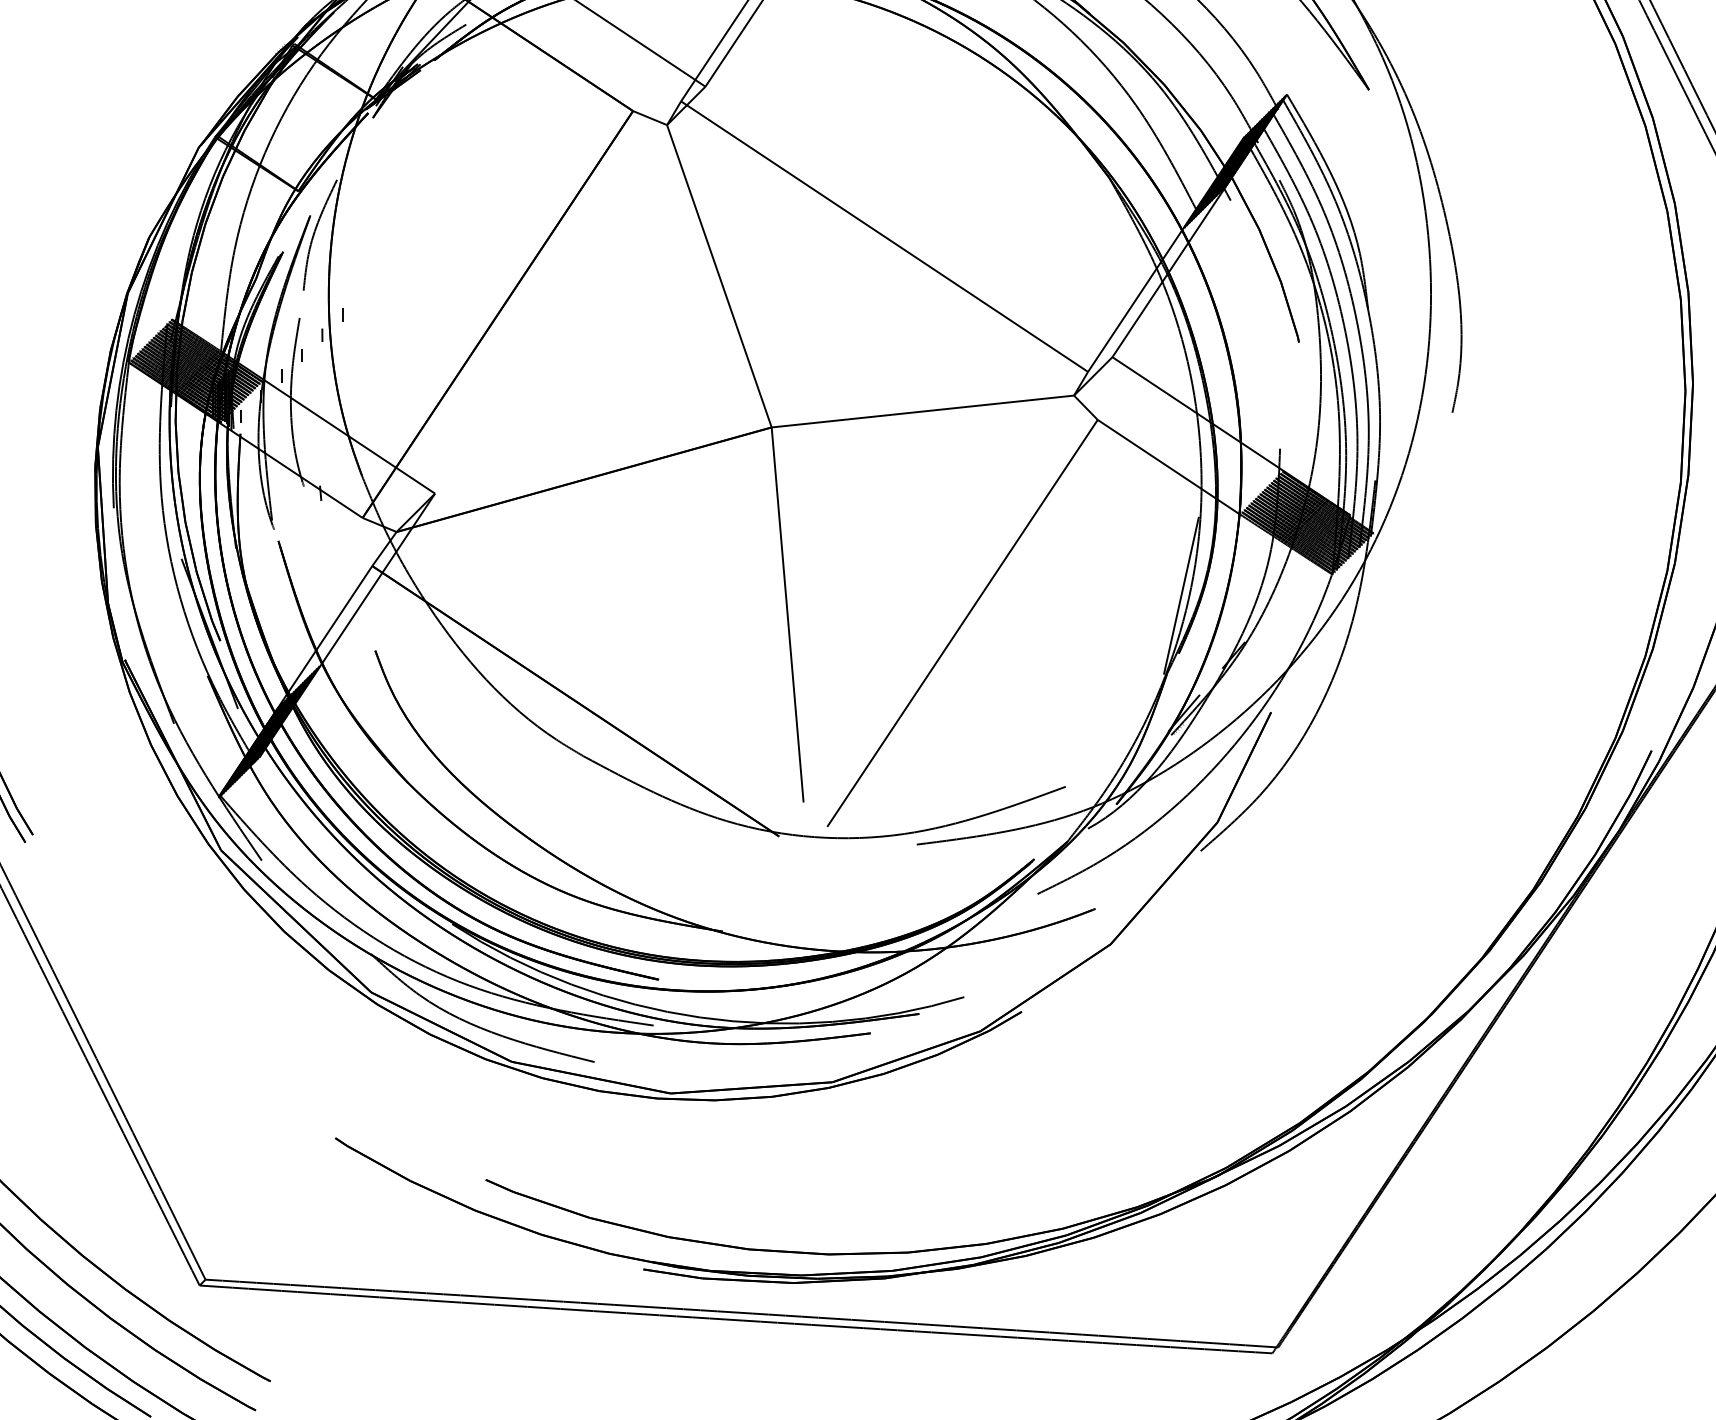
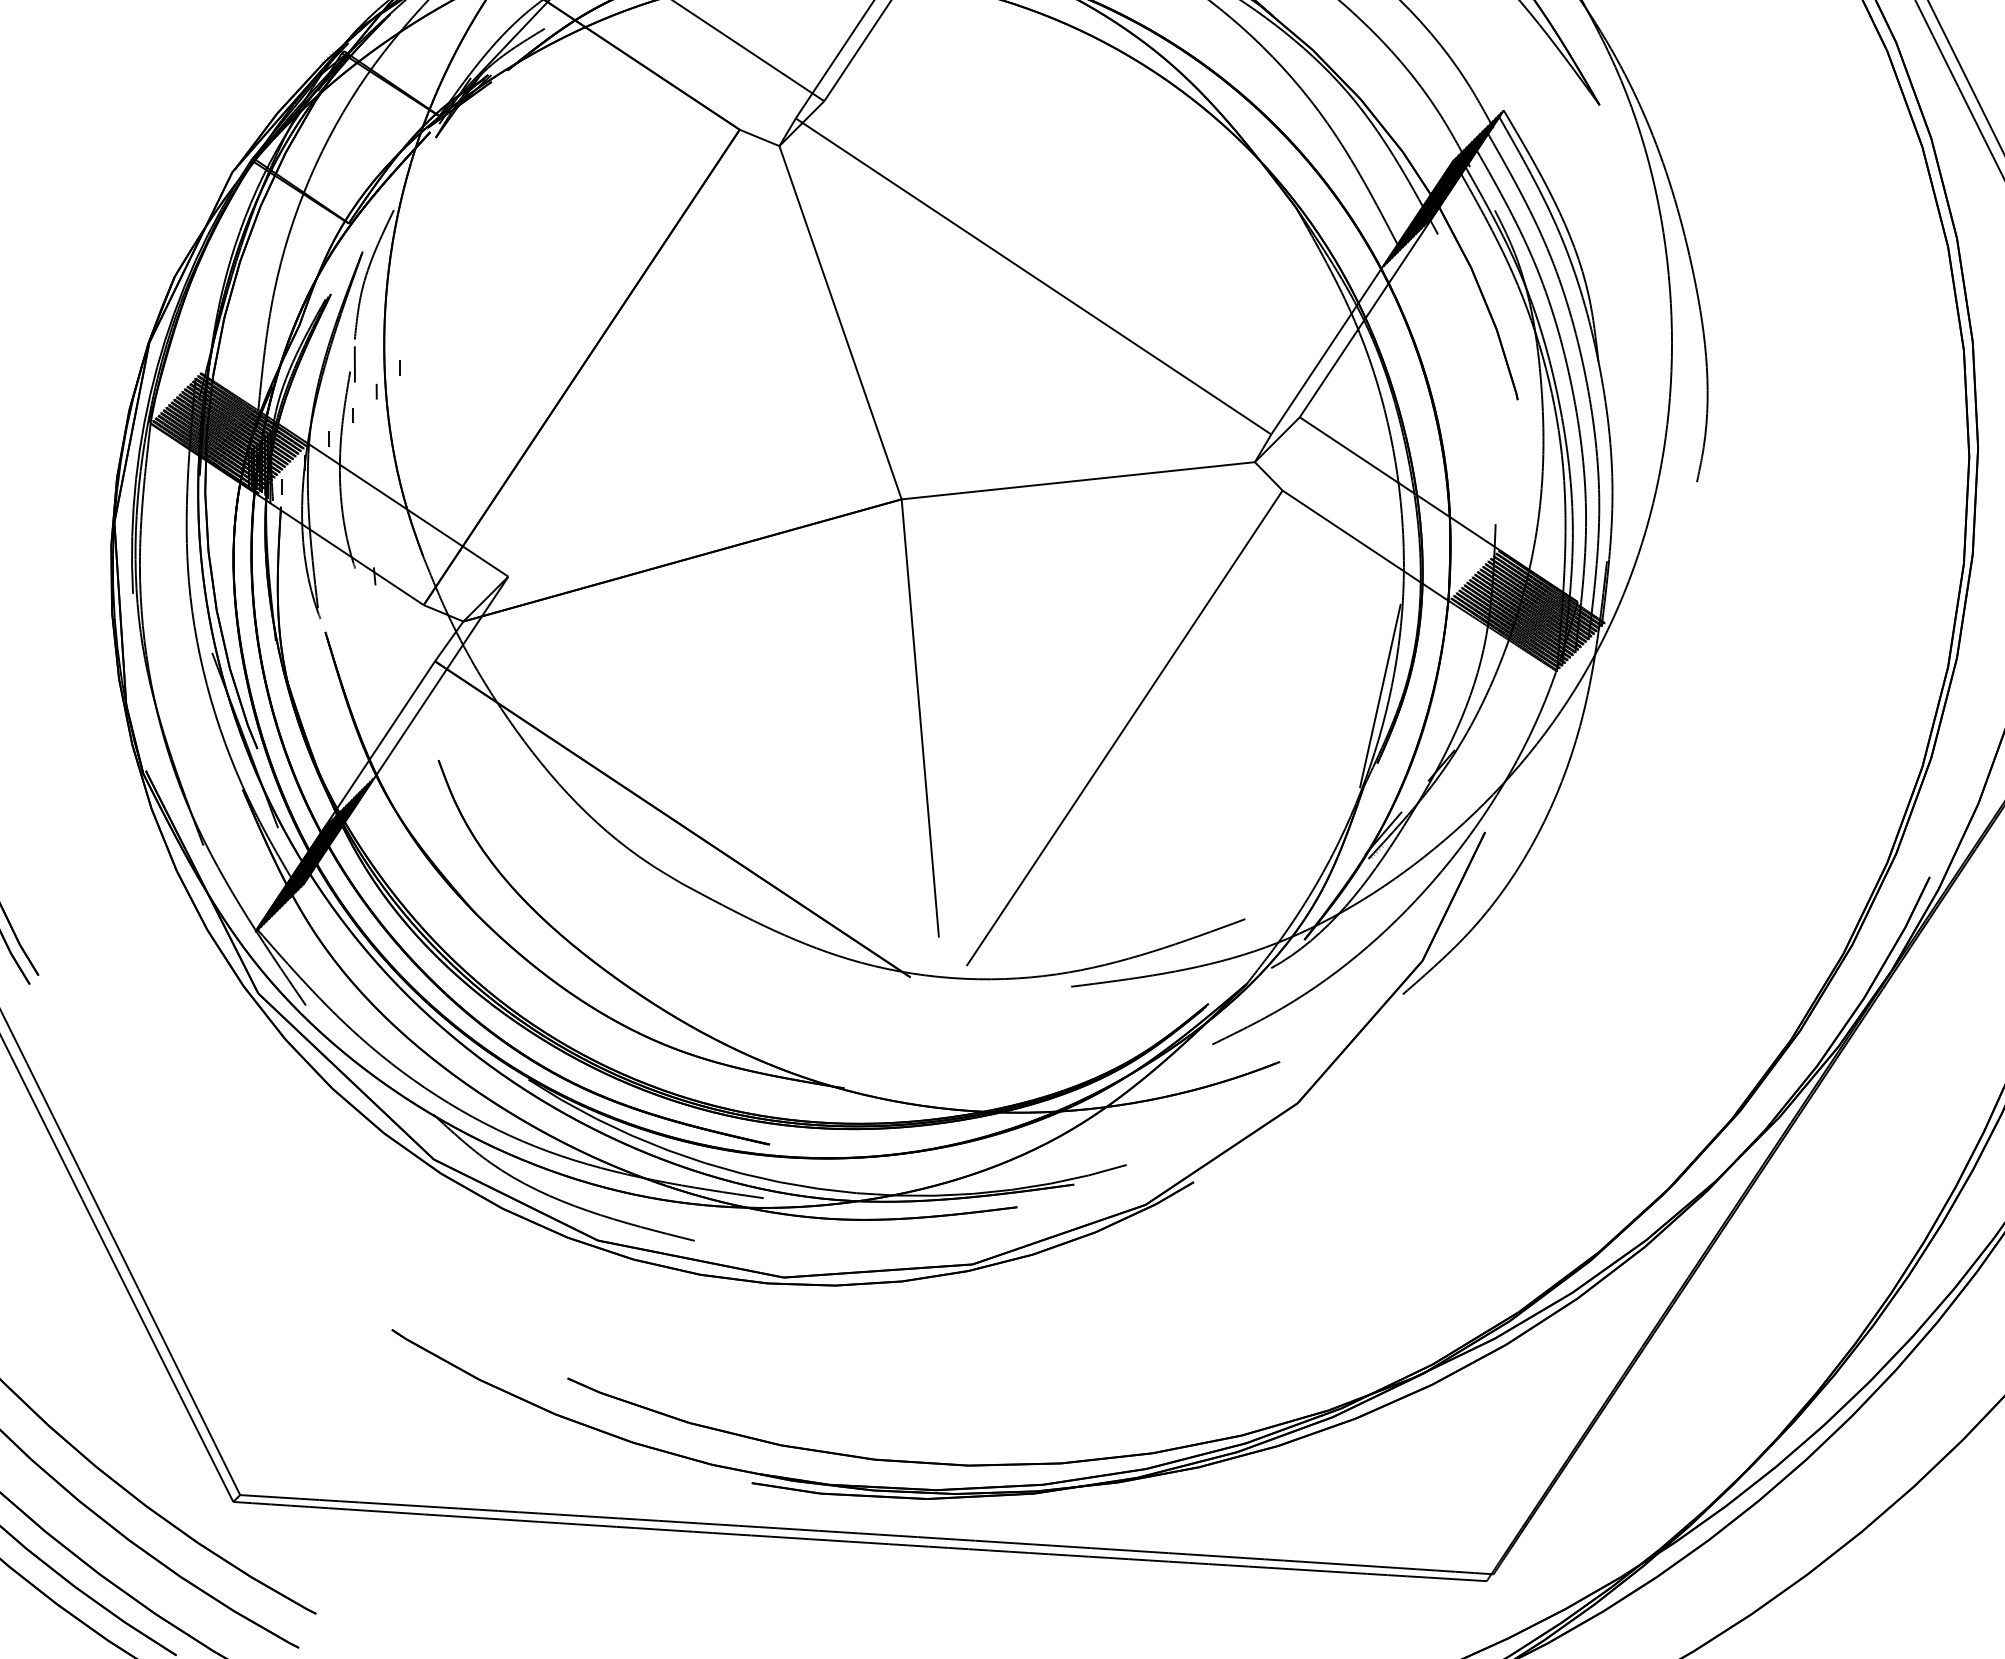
line: (303, 312) -> (354, 364), added

